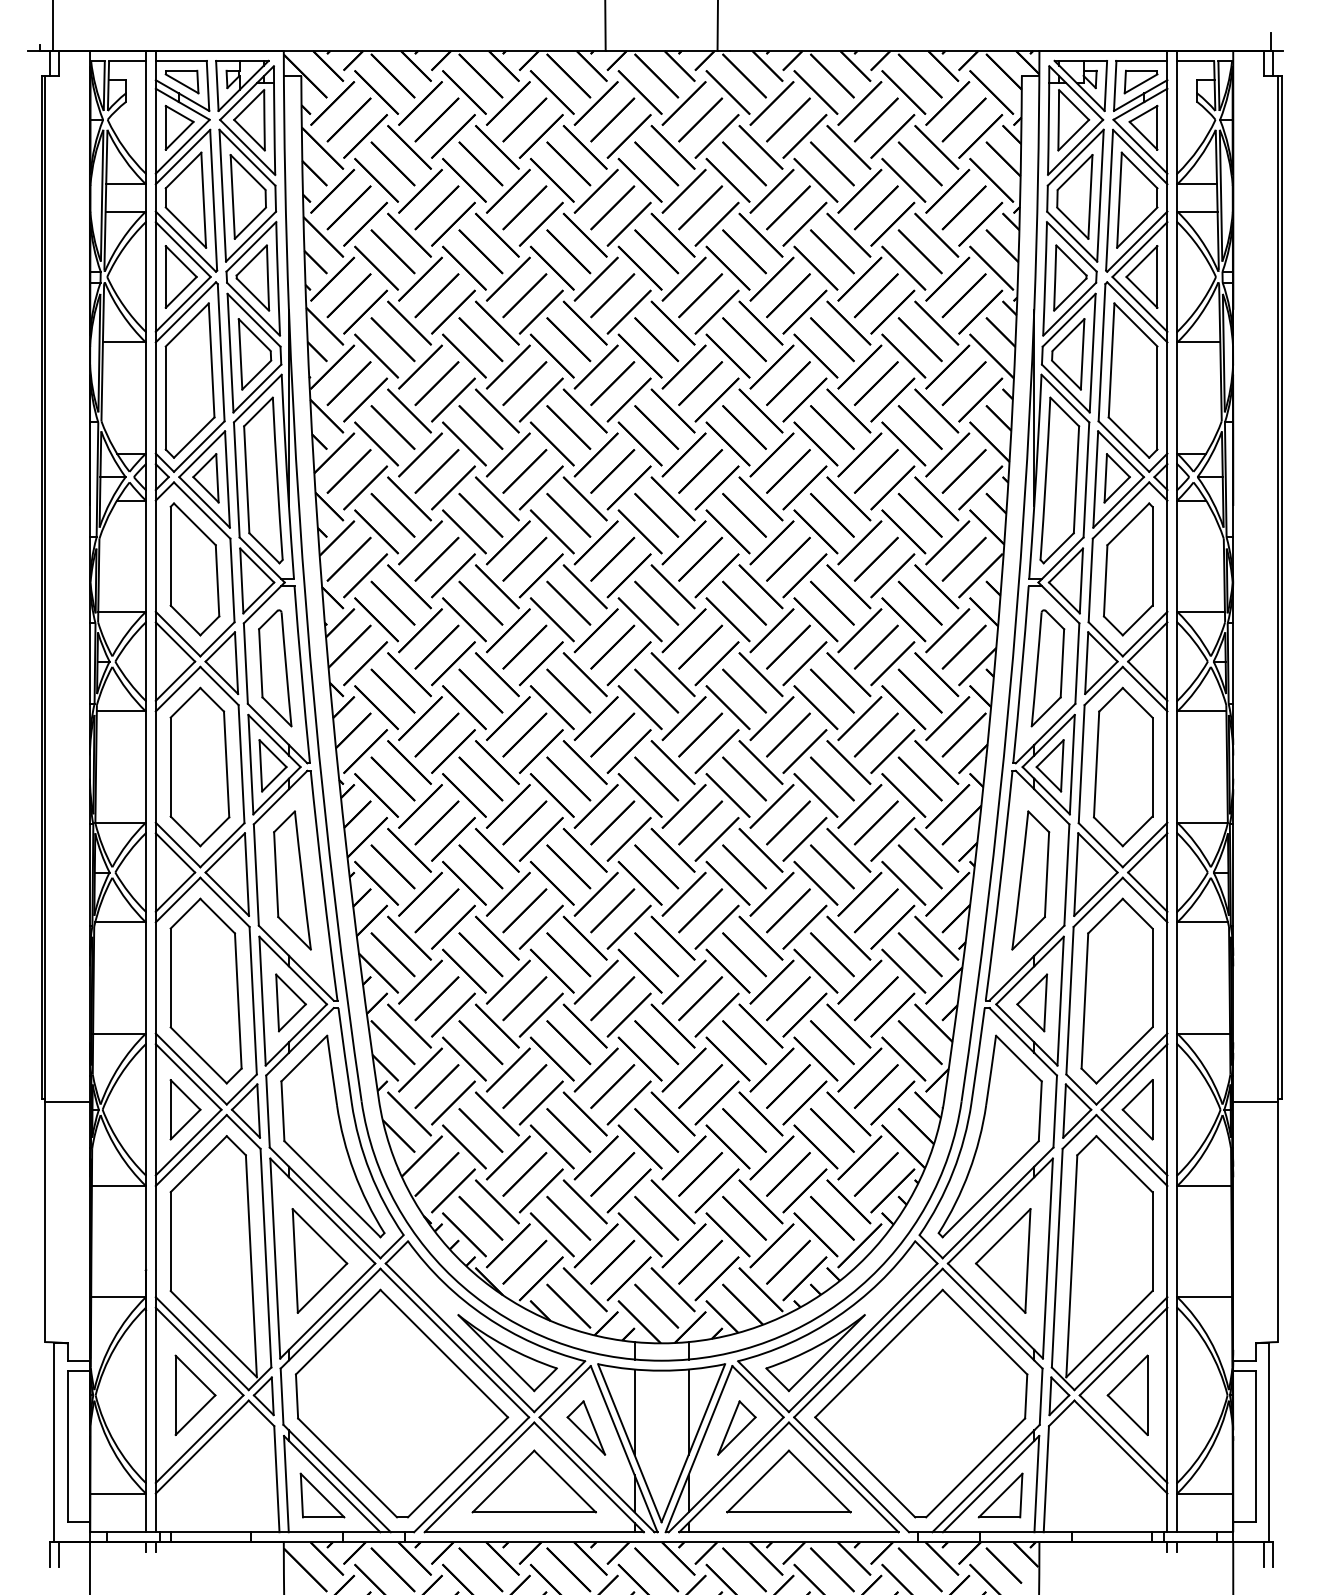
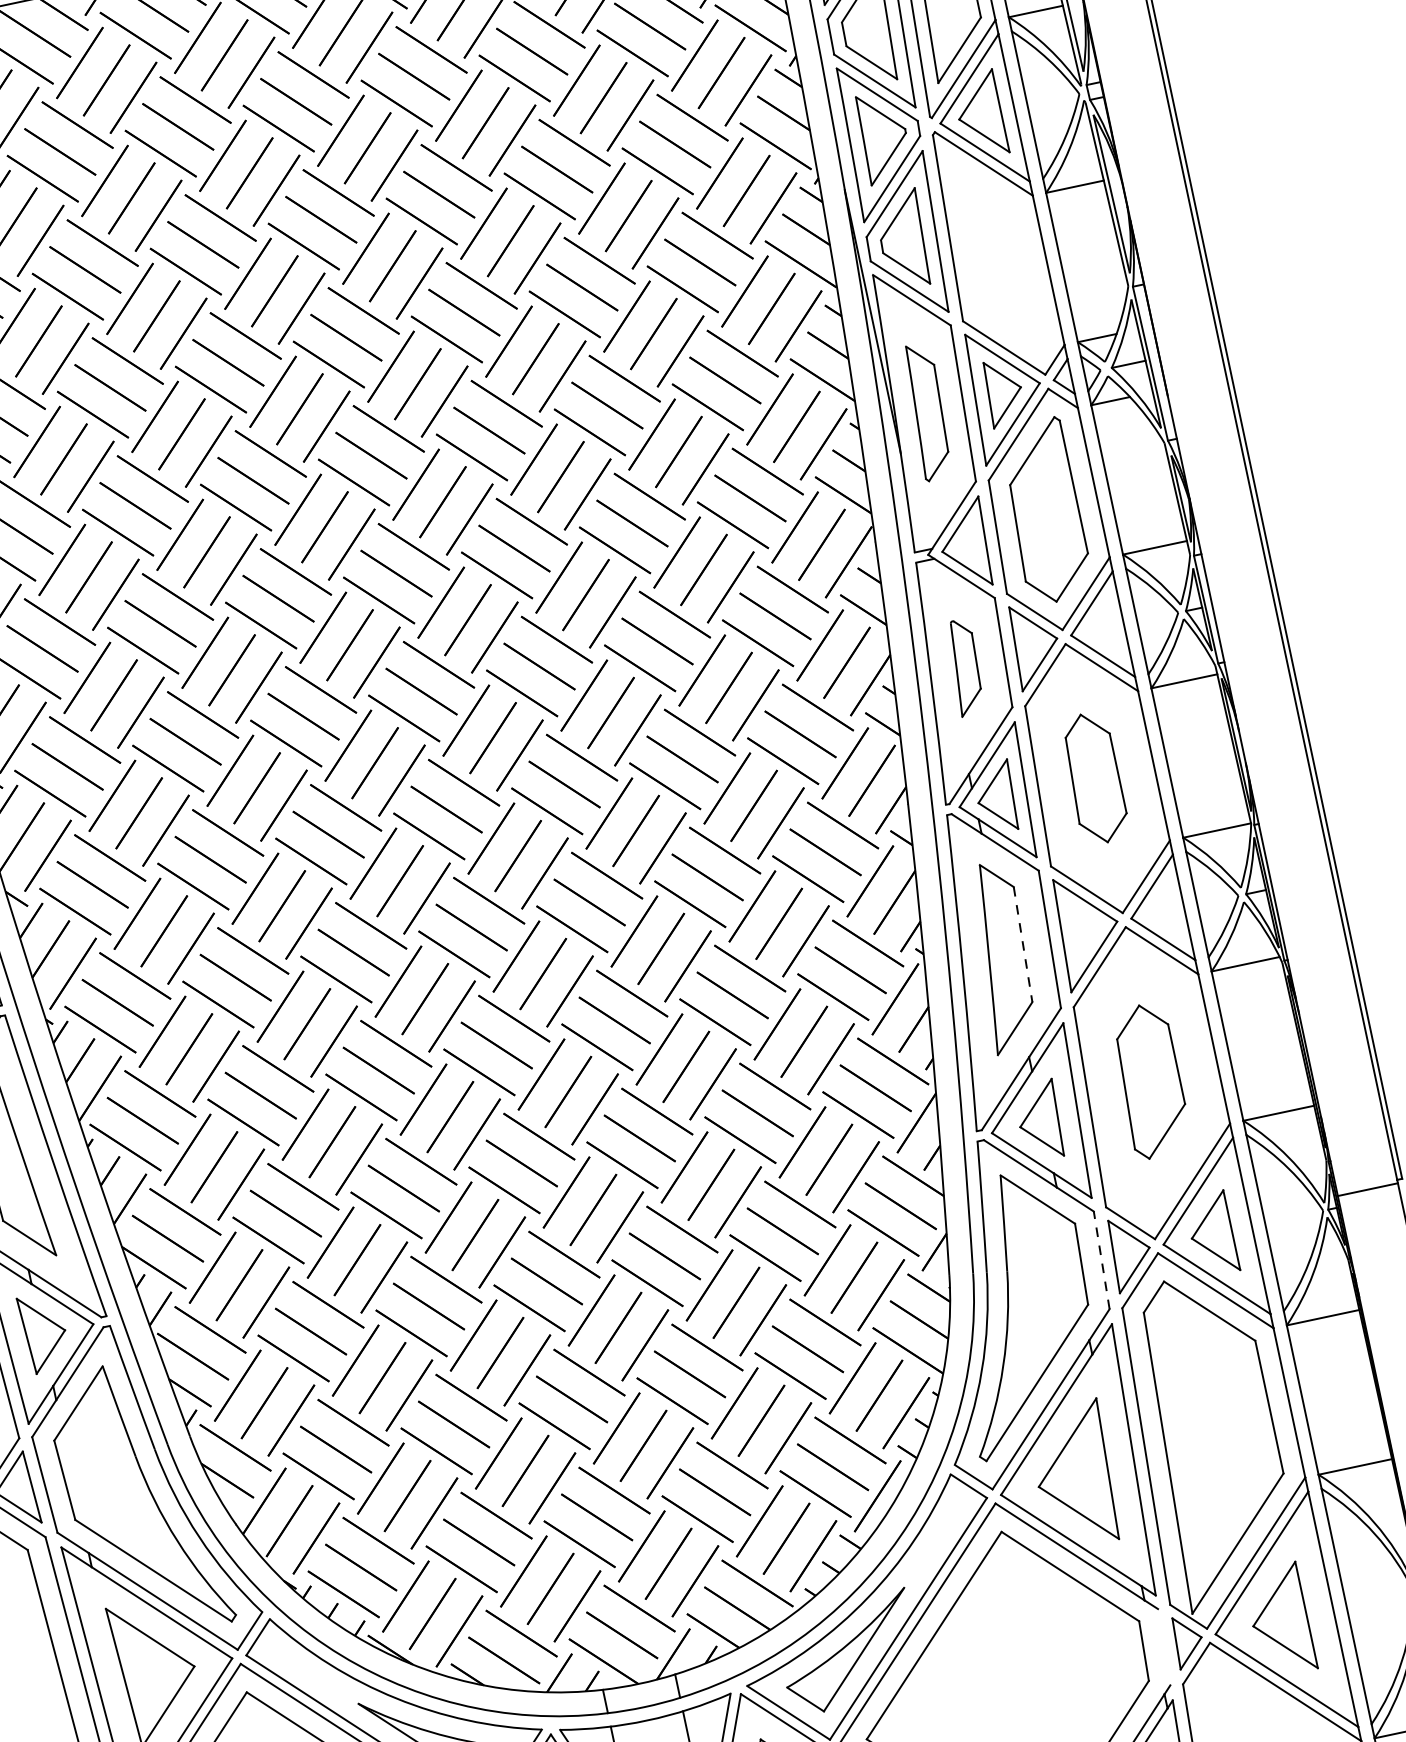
part: (1132, 380) -> (996, 256), removed
part: (1059, 480) -> (927, 411), size x0.6
part: (1047, 668) -> (964, 667), size x0.6
part: (1122, 766) -> (1093, 777), size x0.6
line: (1046, 875) -> (1022, 945), solid -> dashed
part: (1116, 990) -> (1149, 1080), size x0.6
line: (1055, 1111) -> (1102, 1260), solid -> dashed
line: (1040, 1396) -> (1163, 1647), removed

